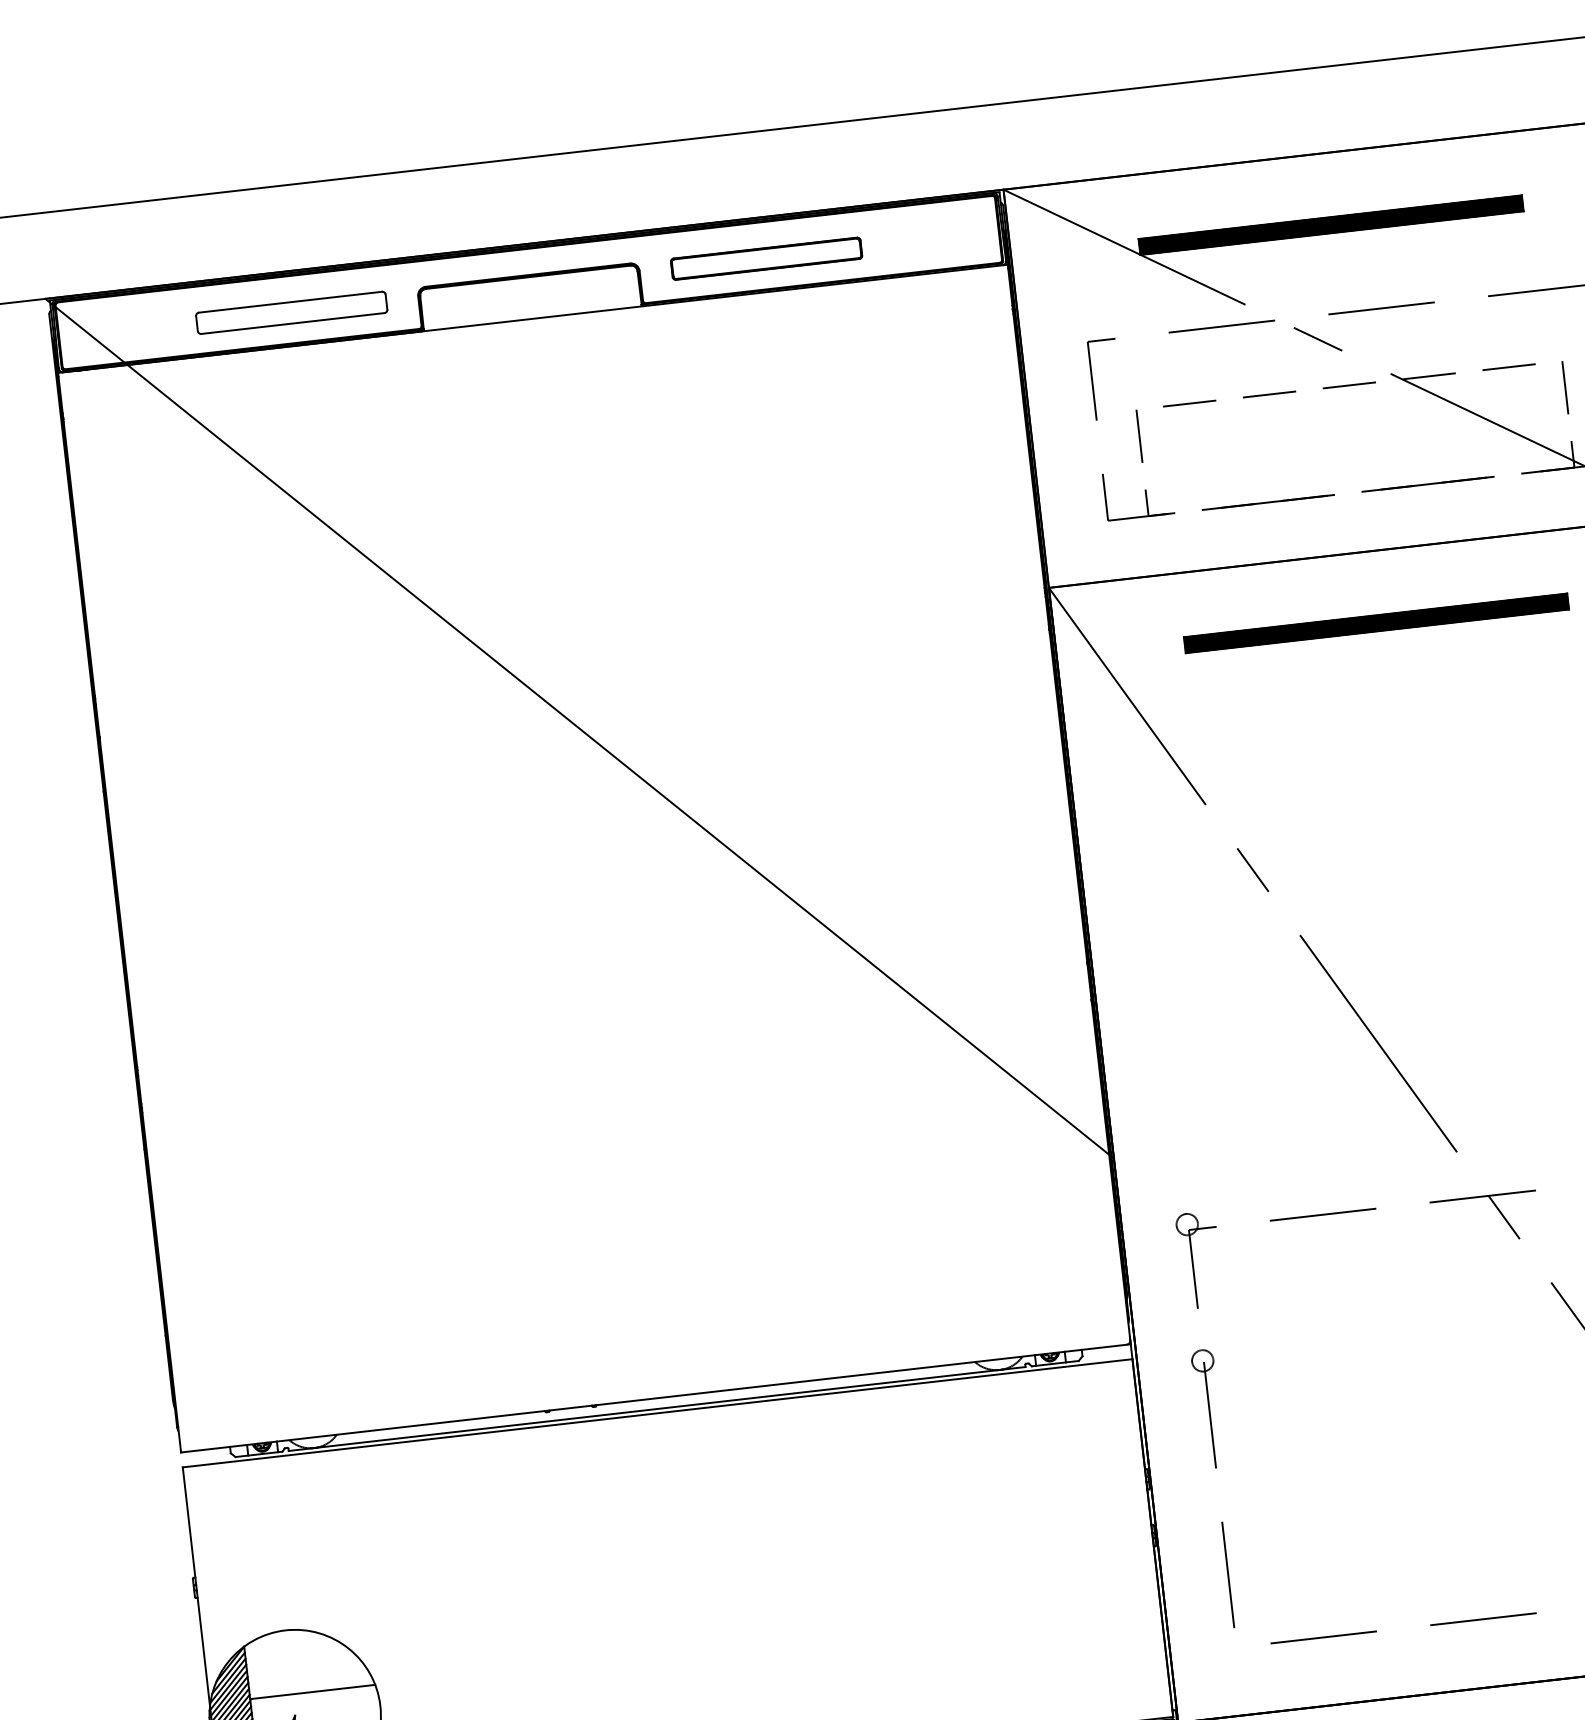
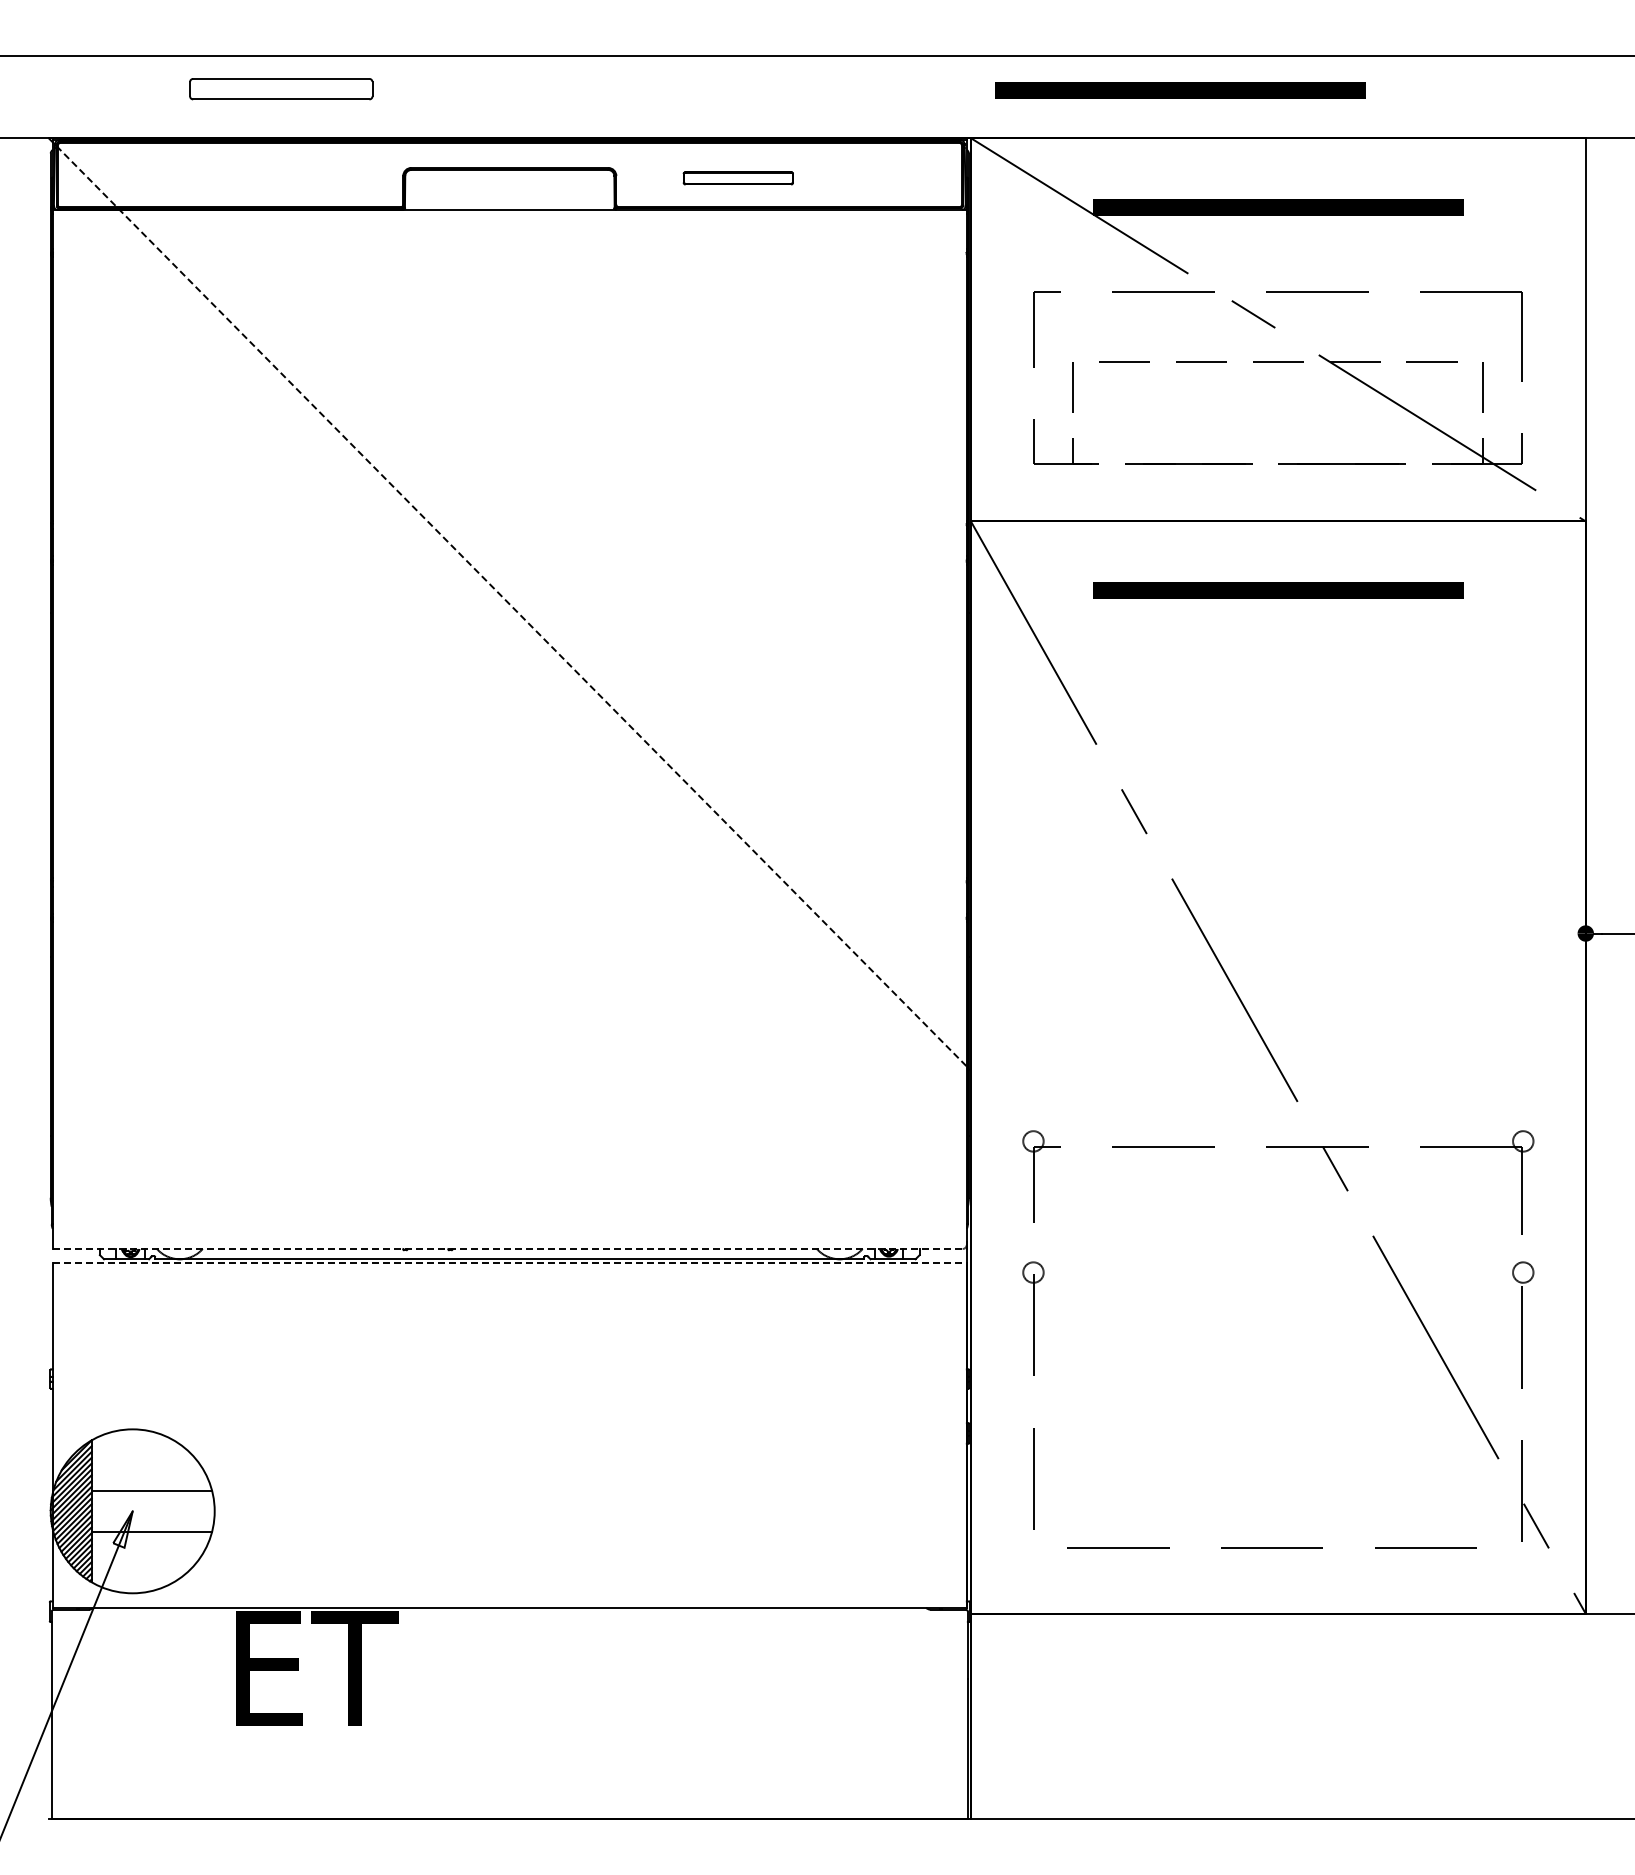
part: (1215, 115) -> (1180, 90), added
part: (766, 259) -> (738, 178), size x0.6
part: (291, 313) -> (281, 89), moved
line: (579, 728) -> (509, 604), solid -> dashed
line: (656, 1398) -> (510, 1249), solid -> dashed
line: (658, 1413) -> (510, 1263), solid -> dashed

